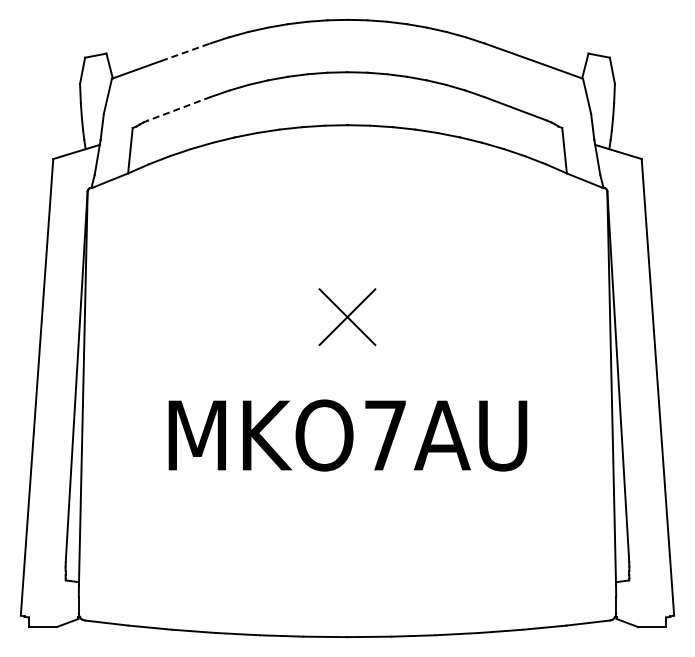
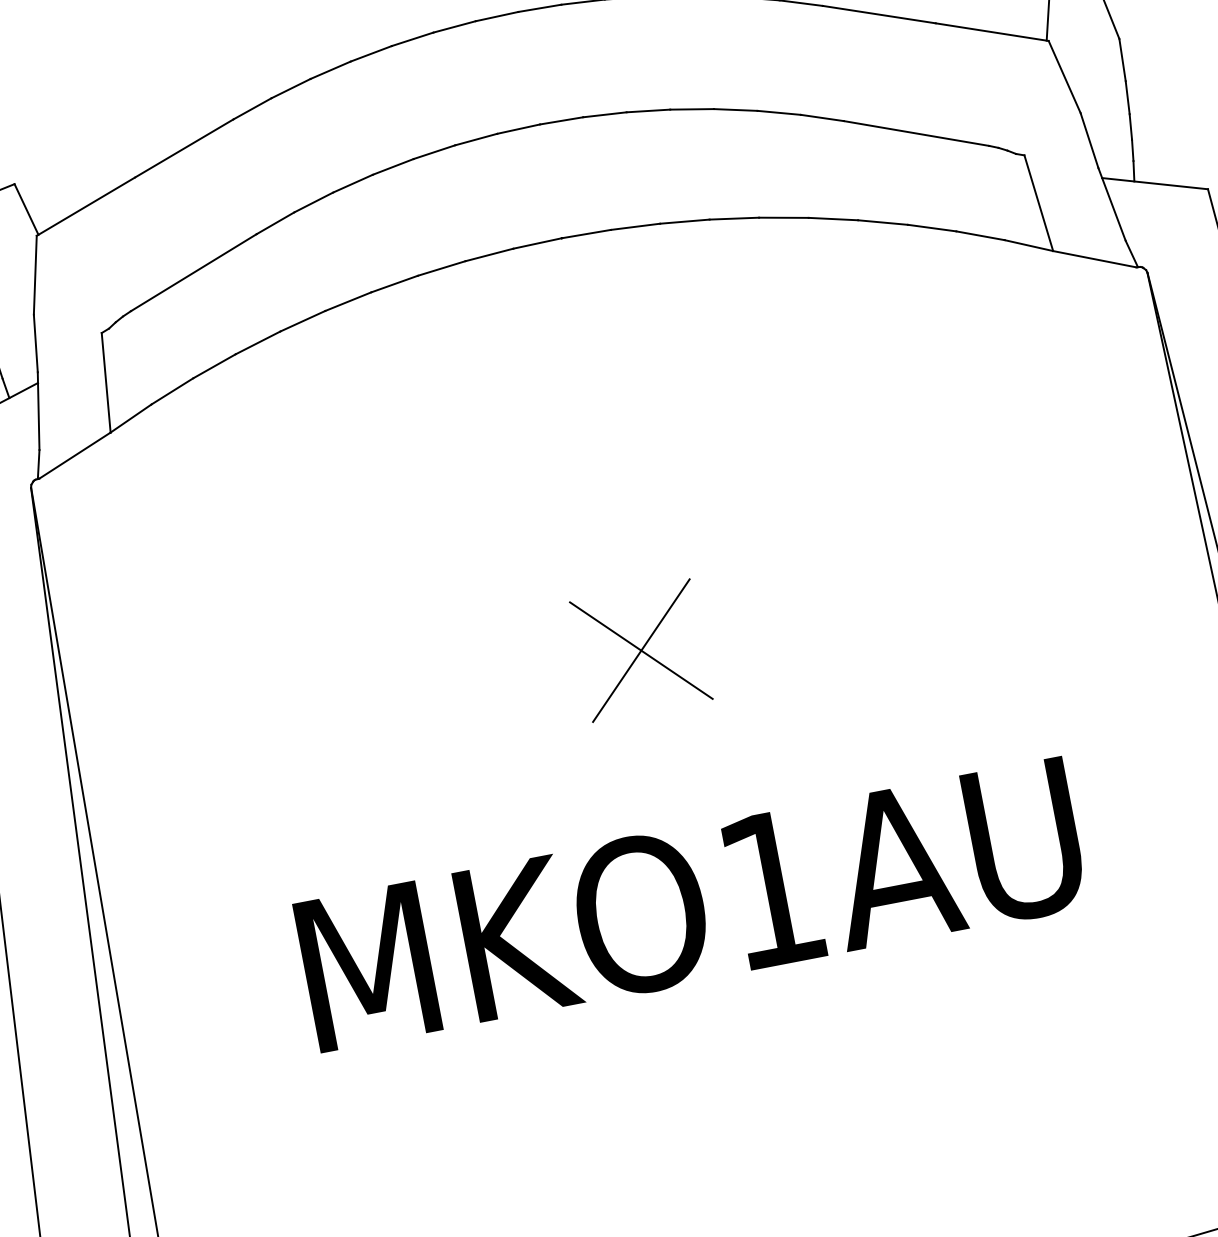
line: (186, 52) -> (186, 148), dashed -> solid
line: (179, 108) -> (194, 271), dashed -> solid
text: (385, 435) -> (771, 889), MKO7AU -> MKO1AU

